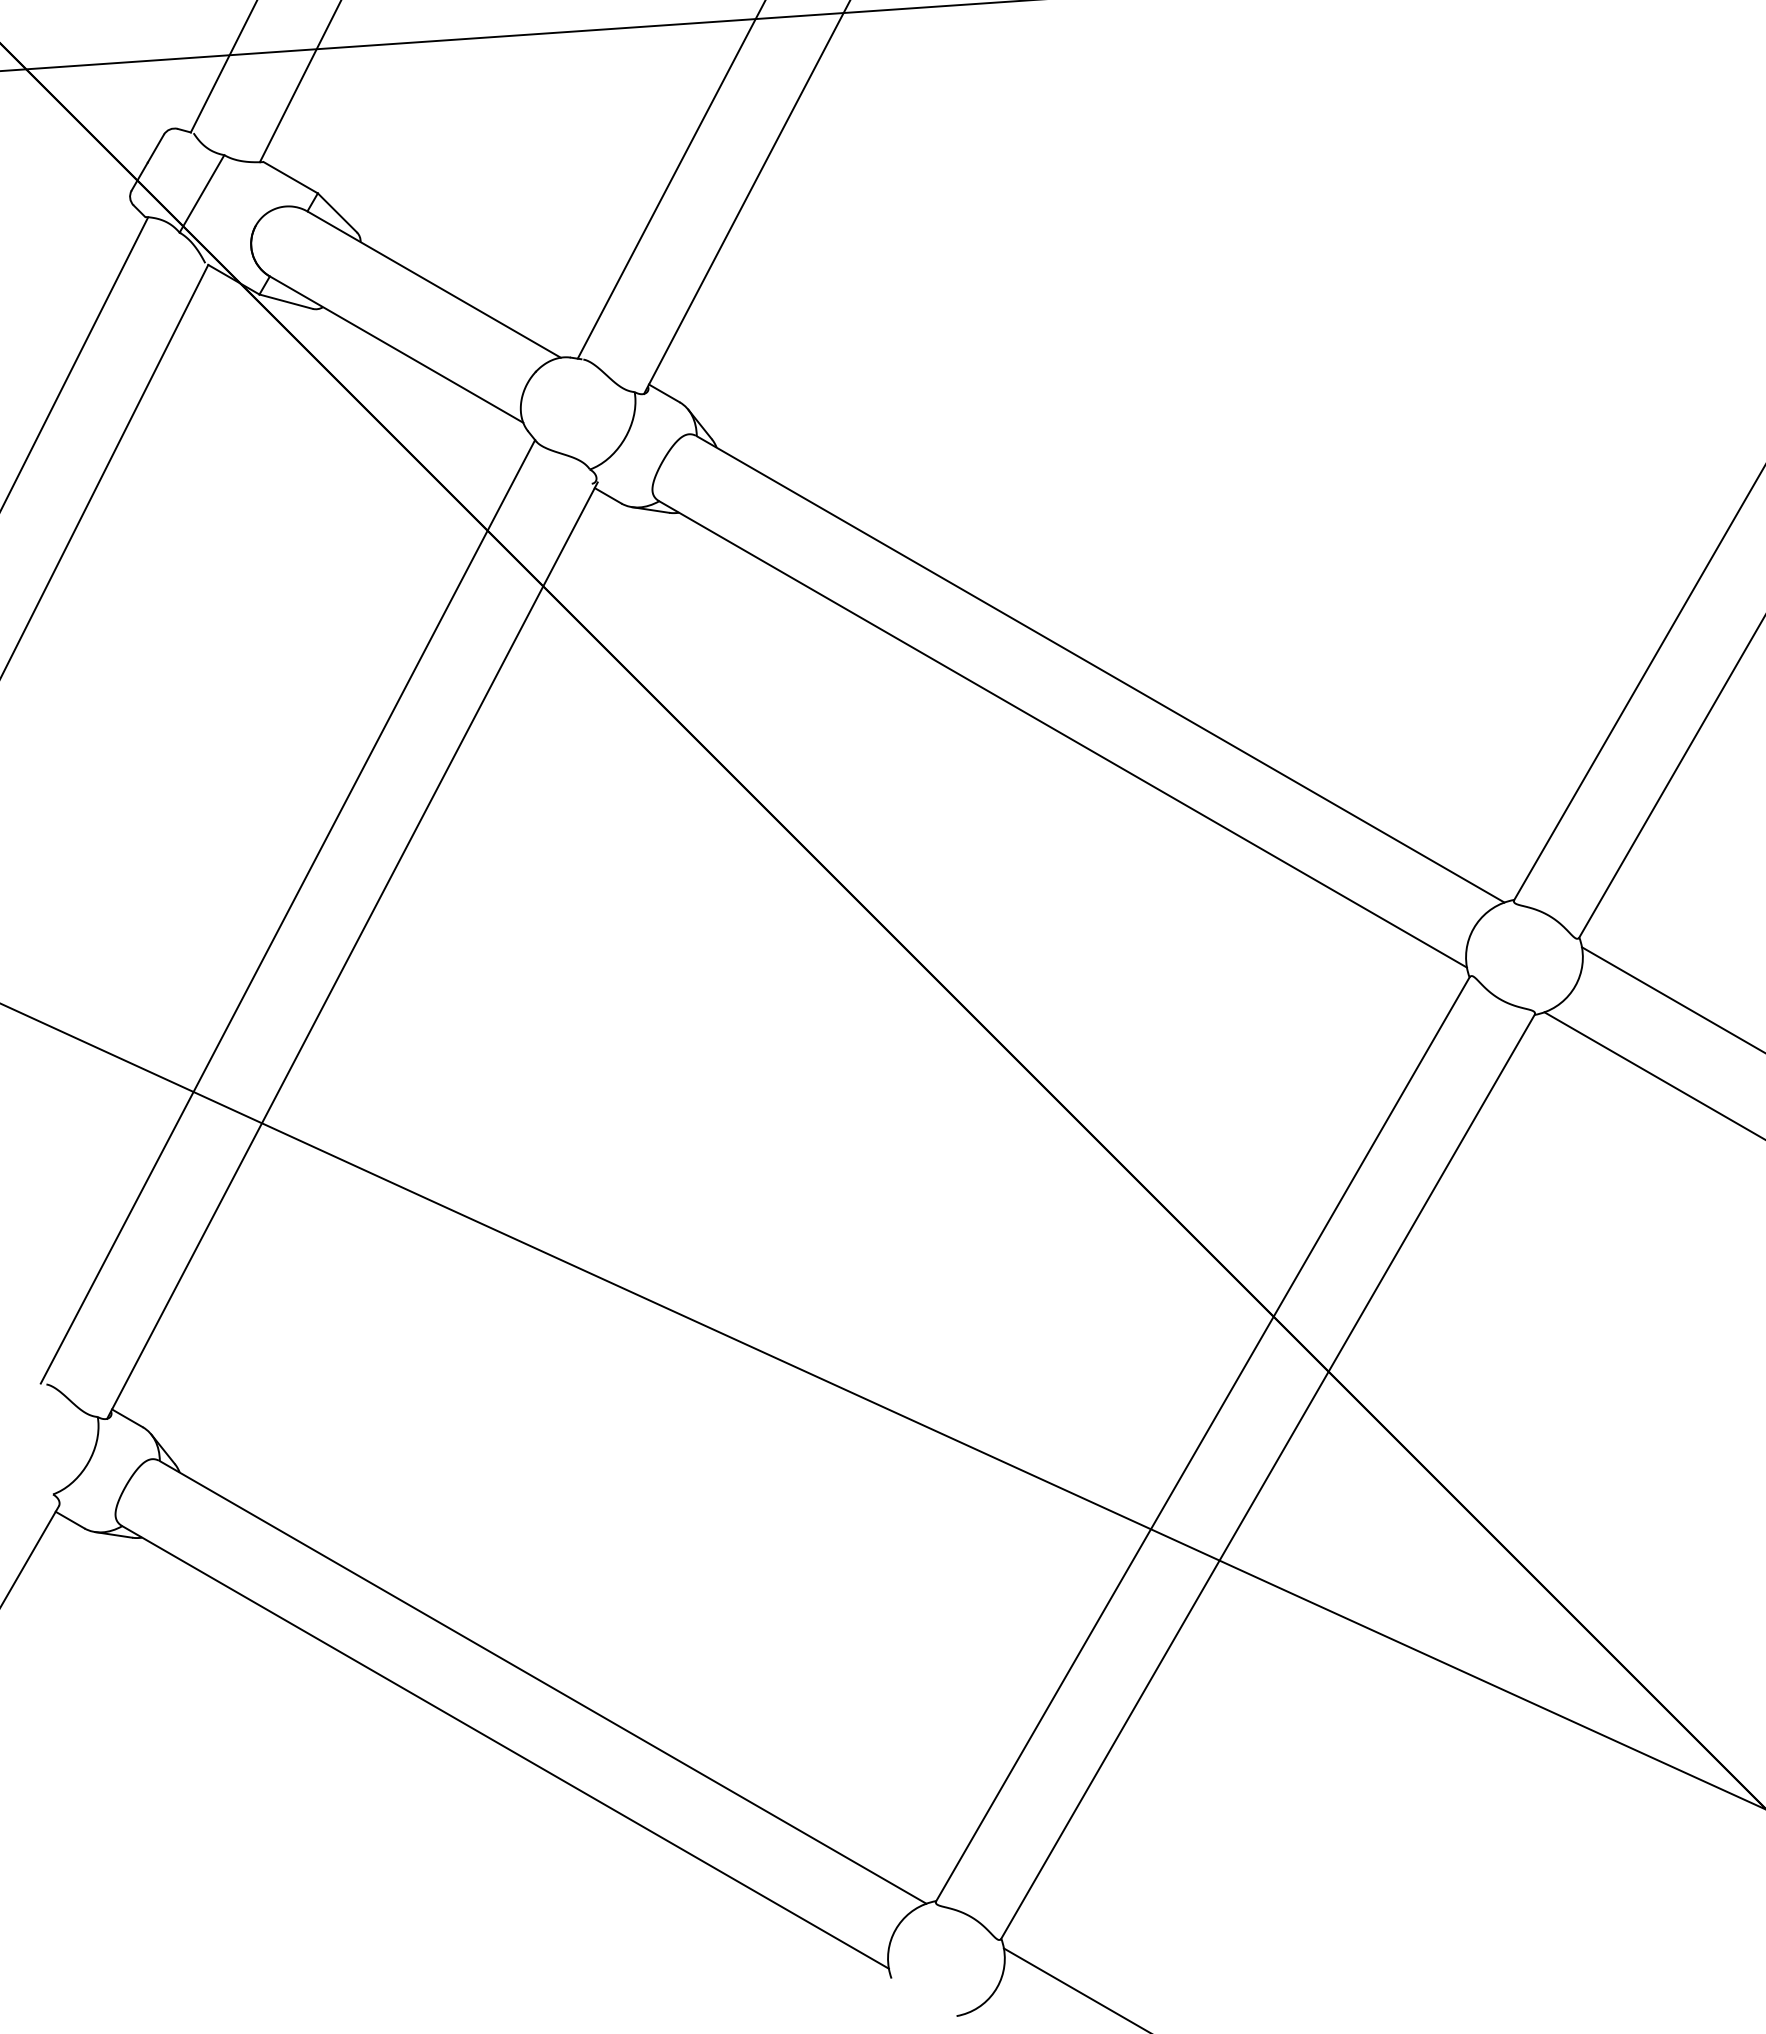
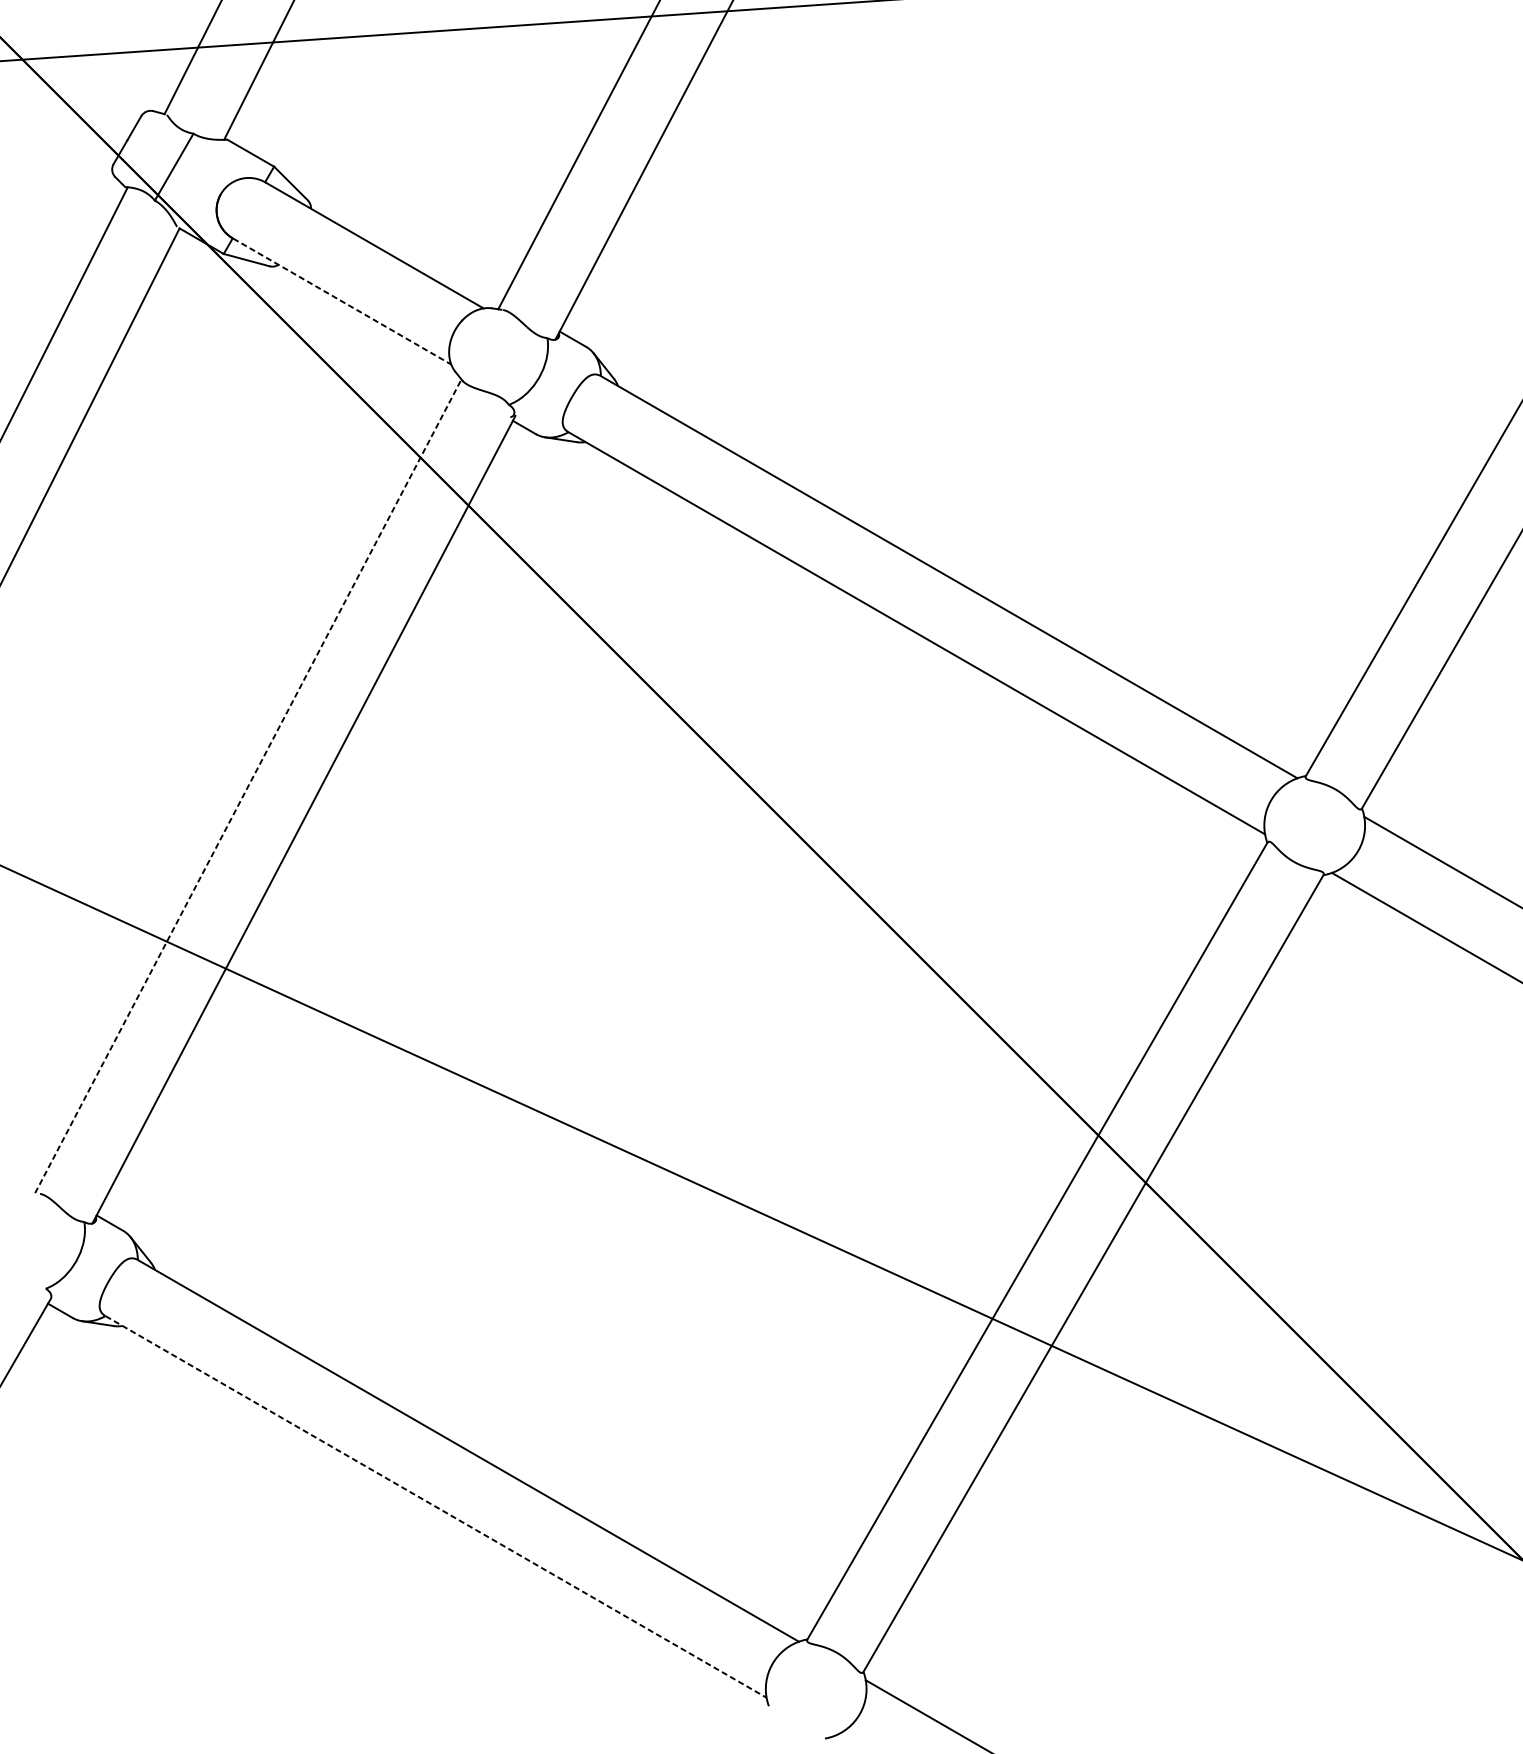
line: (396, 349) -> (341, 301), solid -> dashed
line: (287, 911) -> (247, 786), solid -> dashed
line: (506, 1747) -> (436, 1506), solid -> dashed

